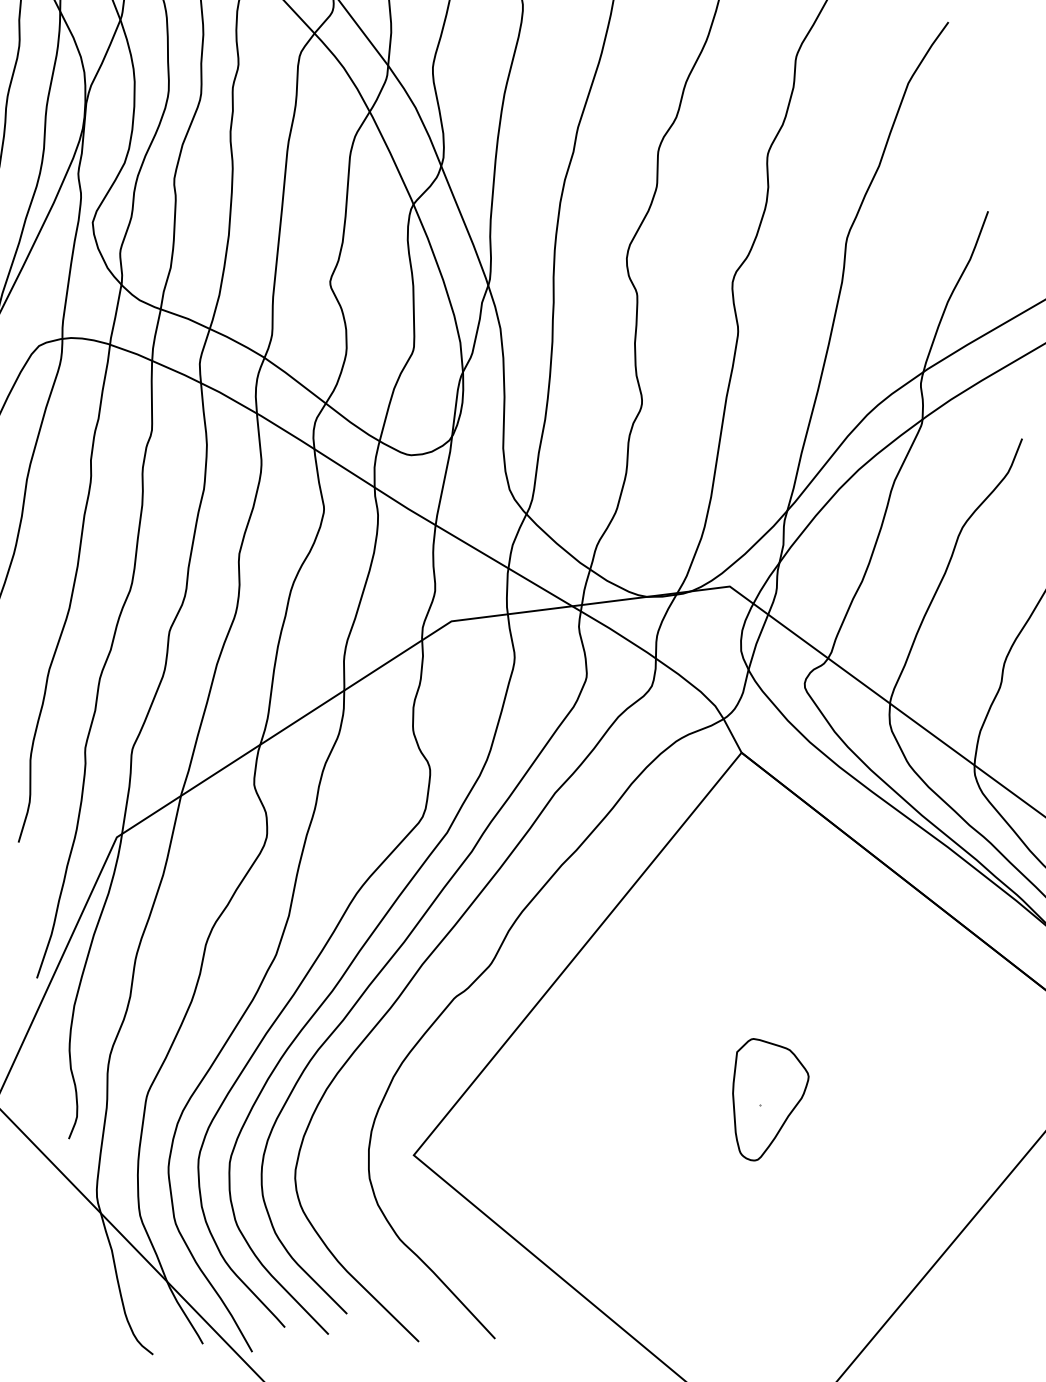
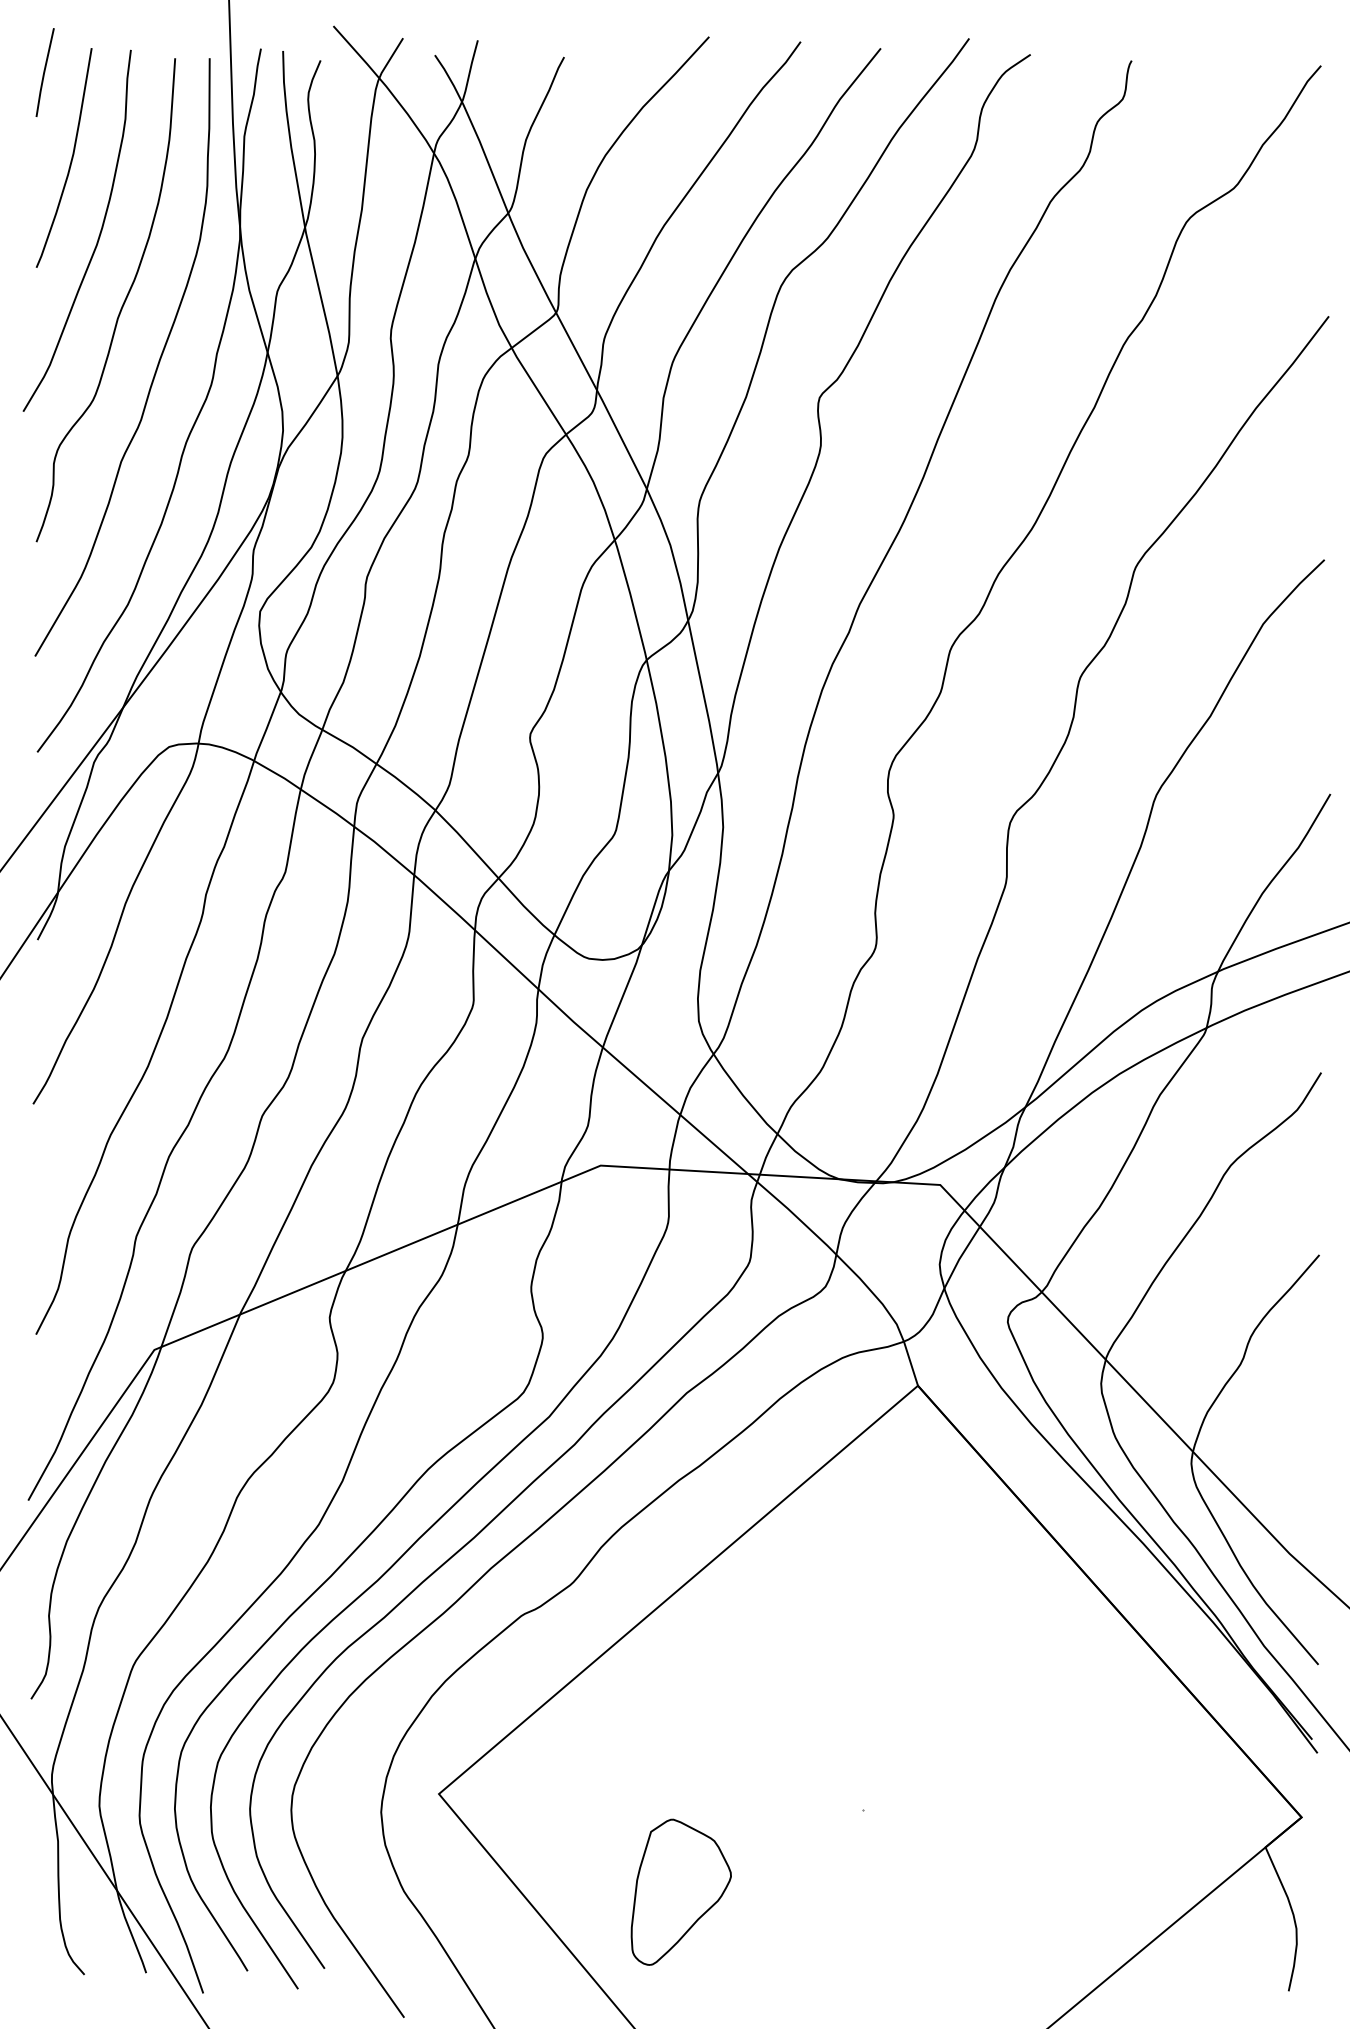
part: (769, 1096) -> (680, 1891), moved

